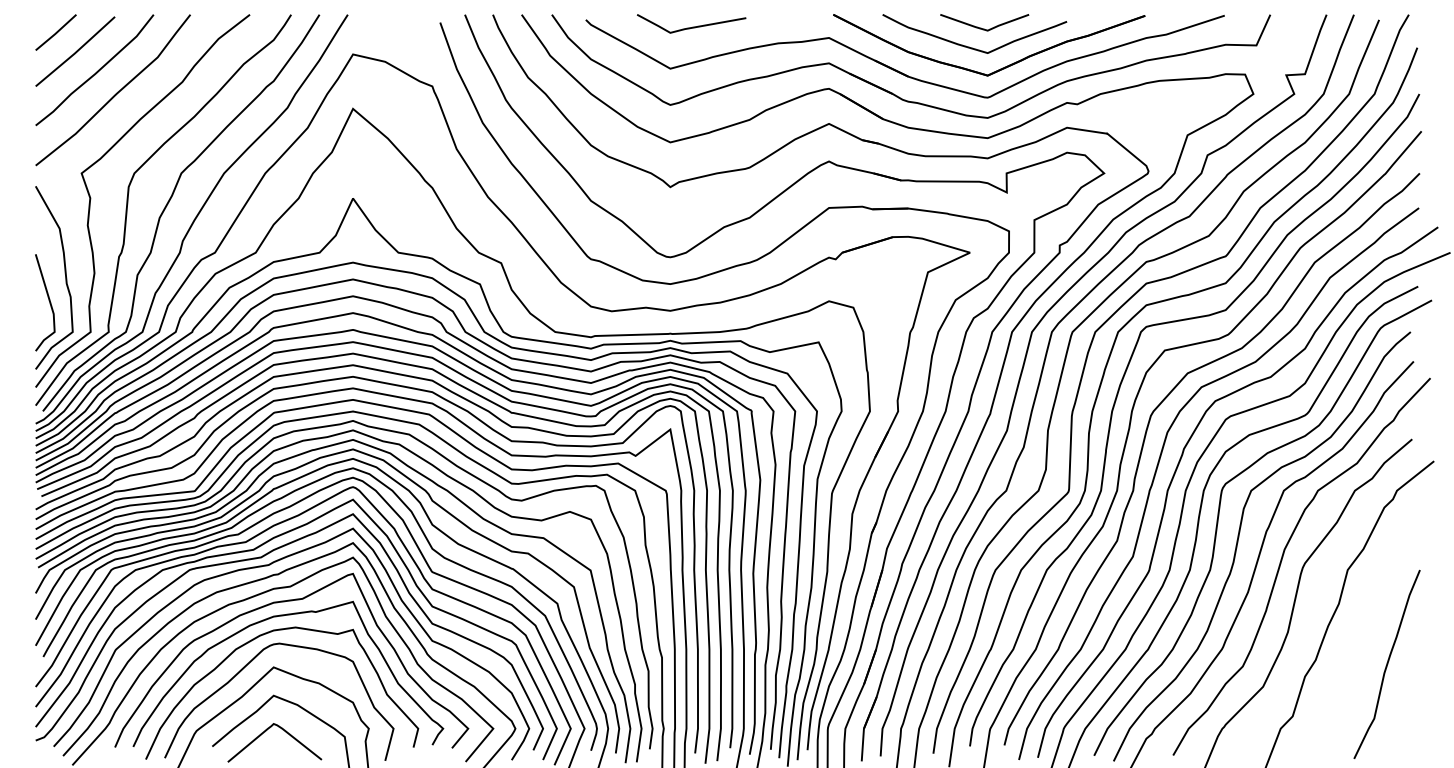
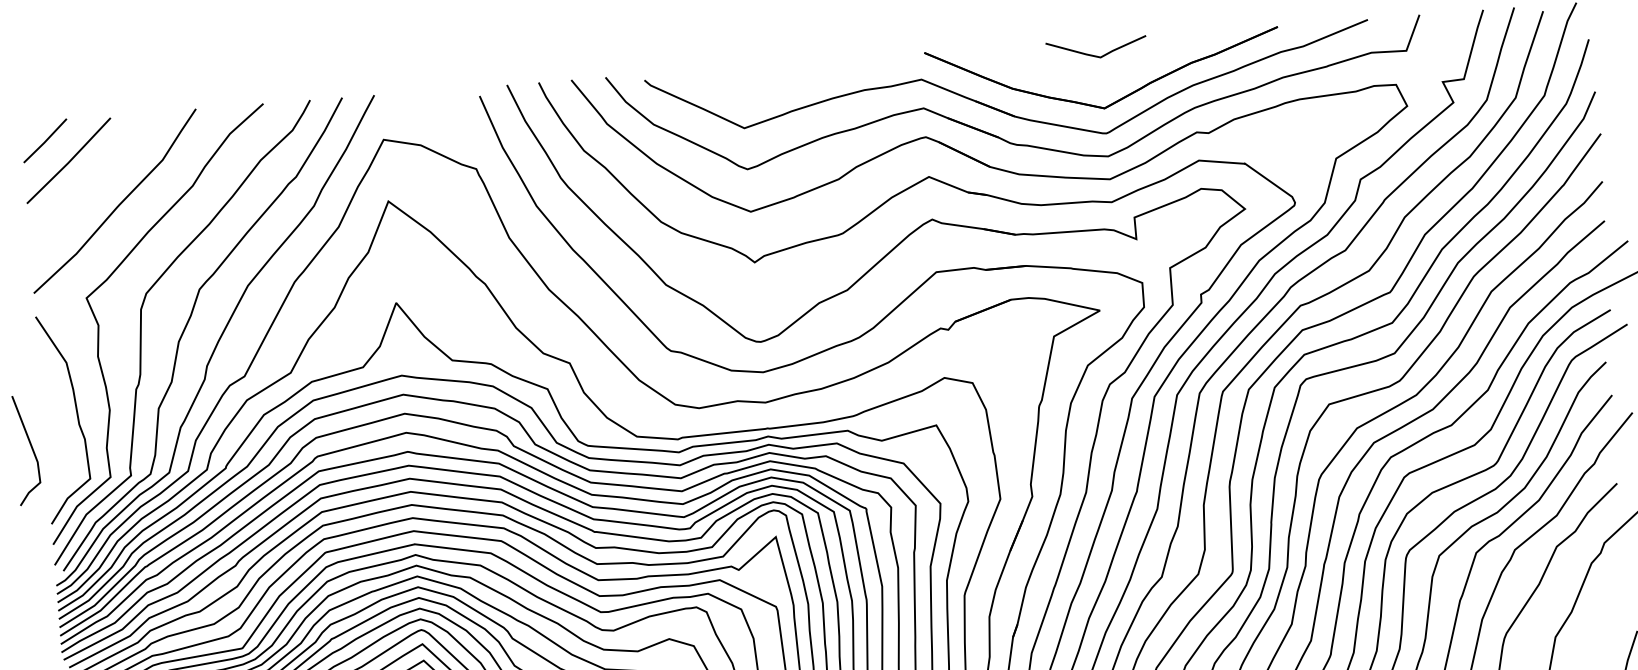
line: (692, 26) -> (765, 78), removed
curve: (969, 46) -> (1081, 77), removed
curve: (96, 71) -> (94, 181), removed
line: (48, 300) -> (30, 447), moved

